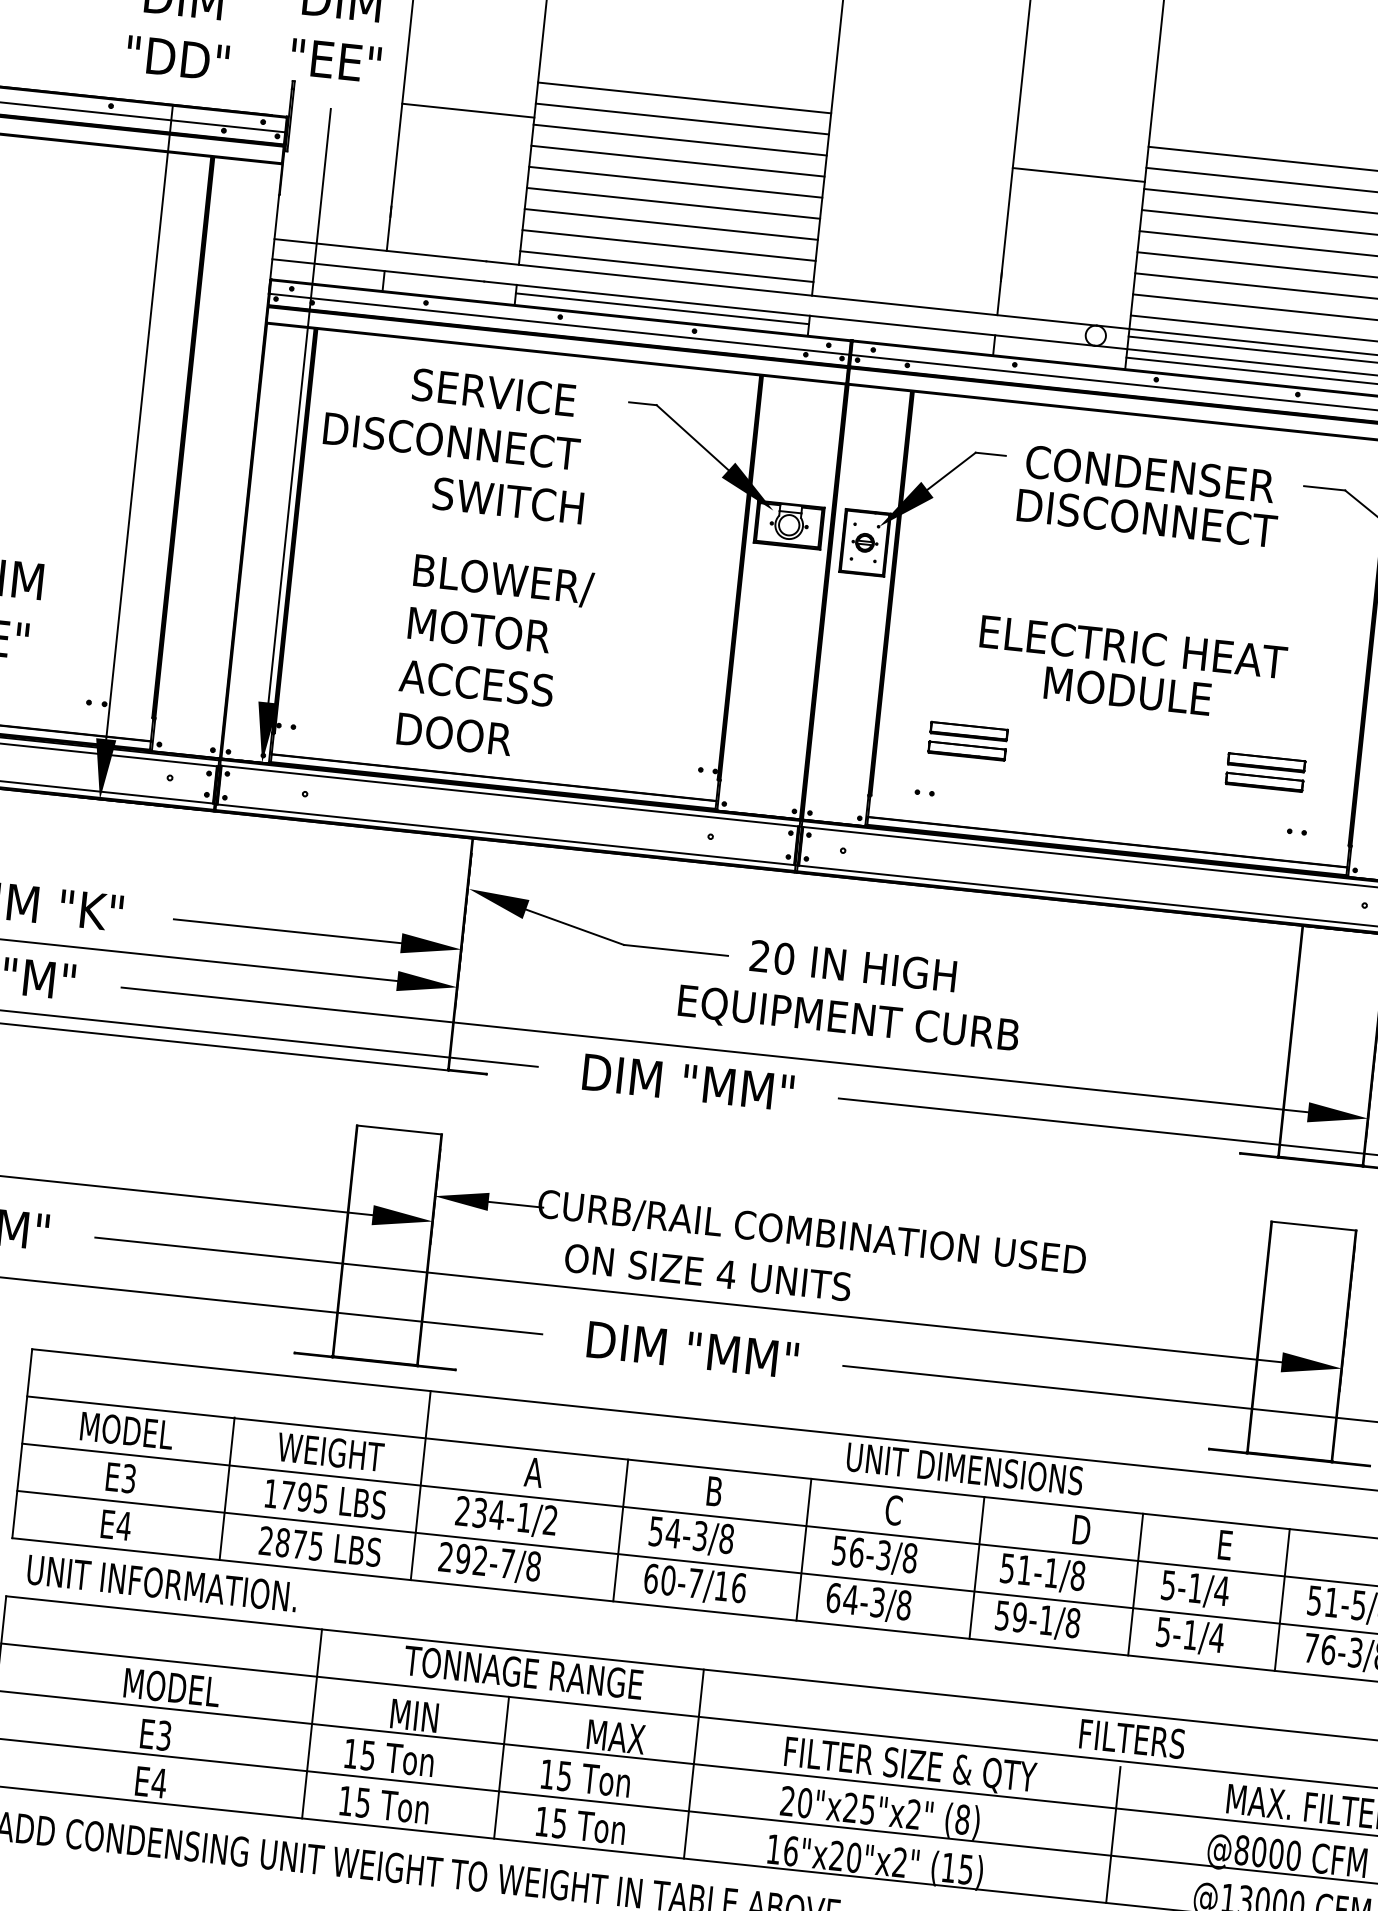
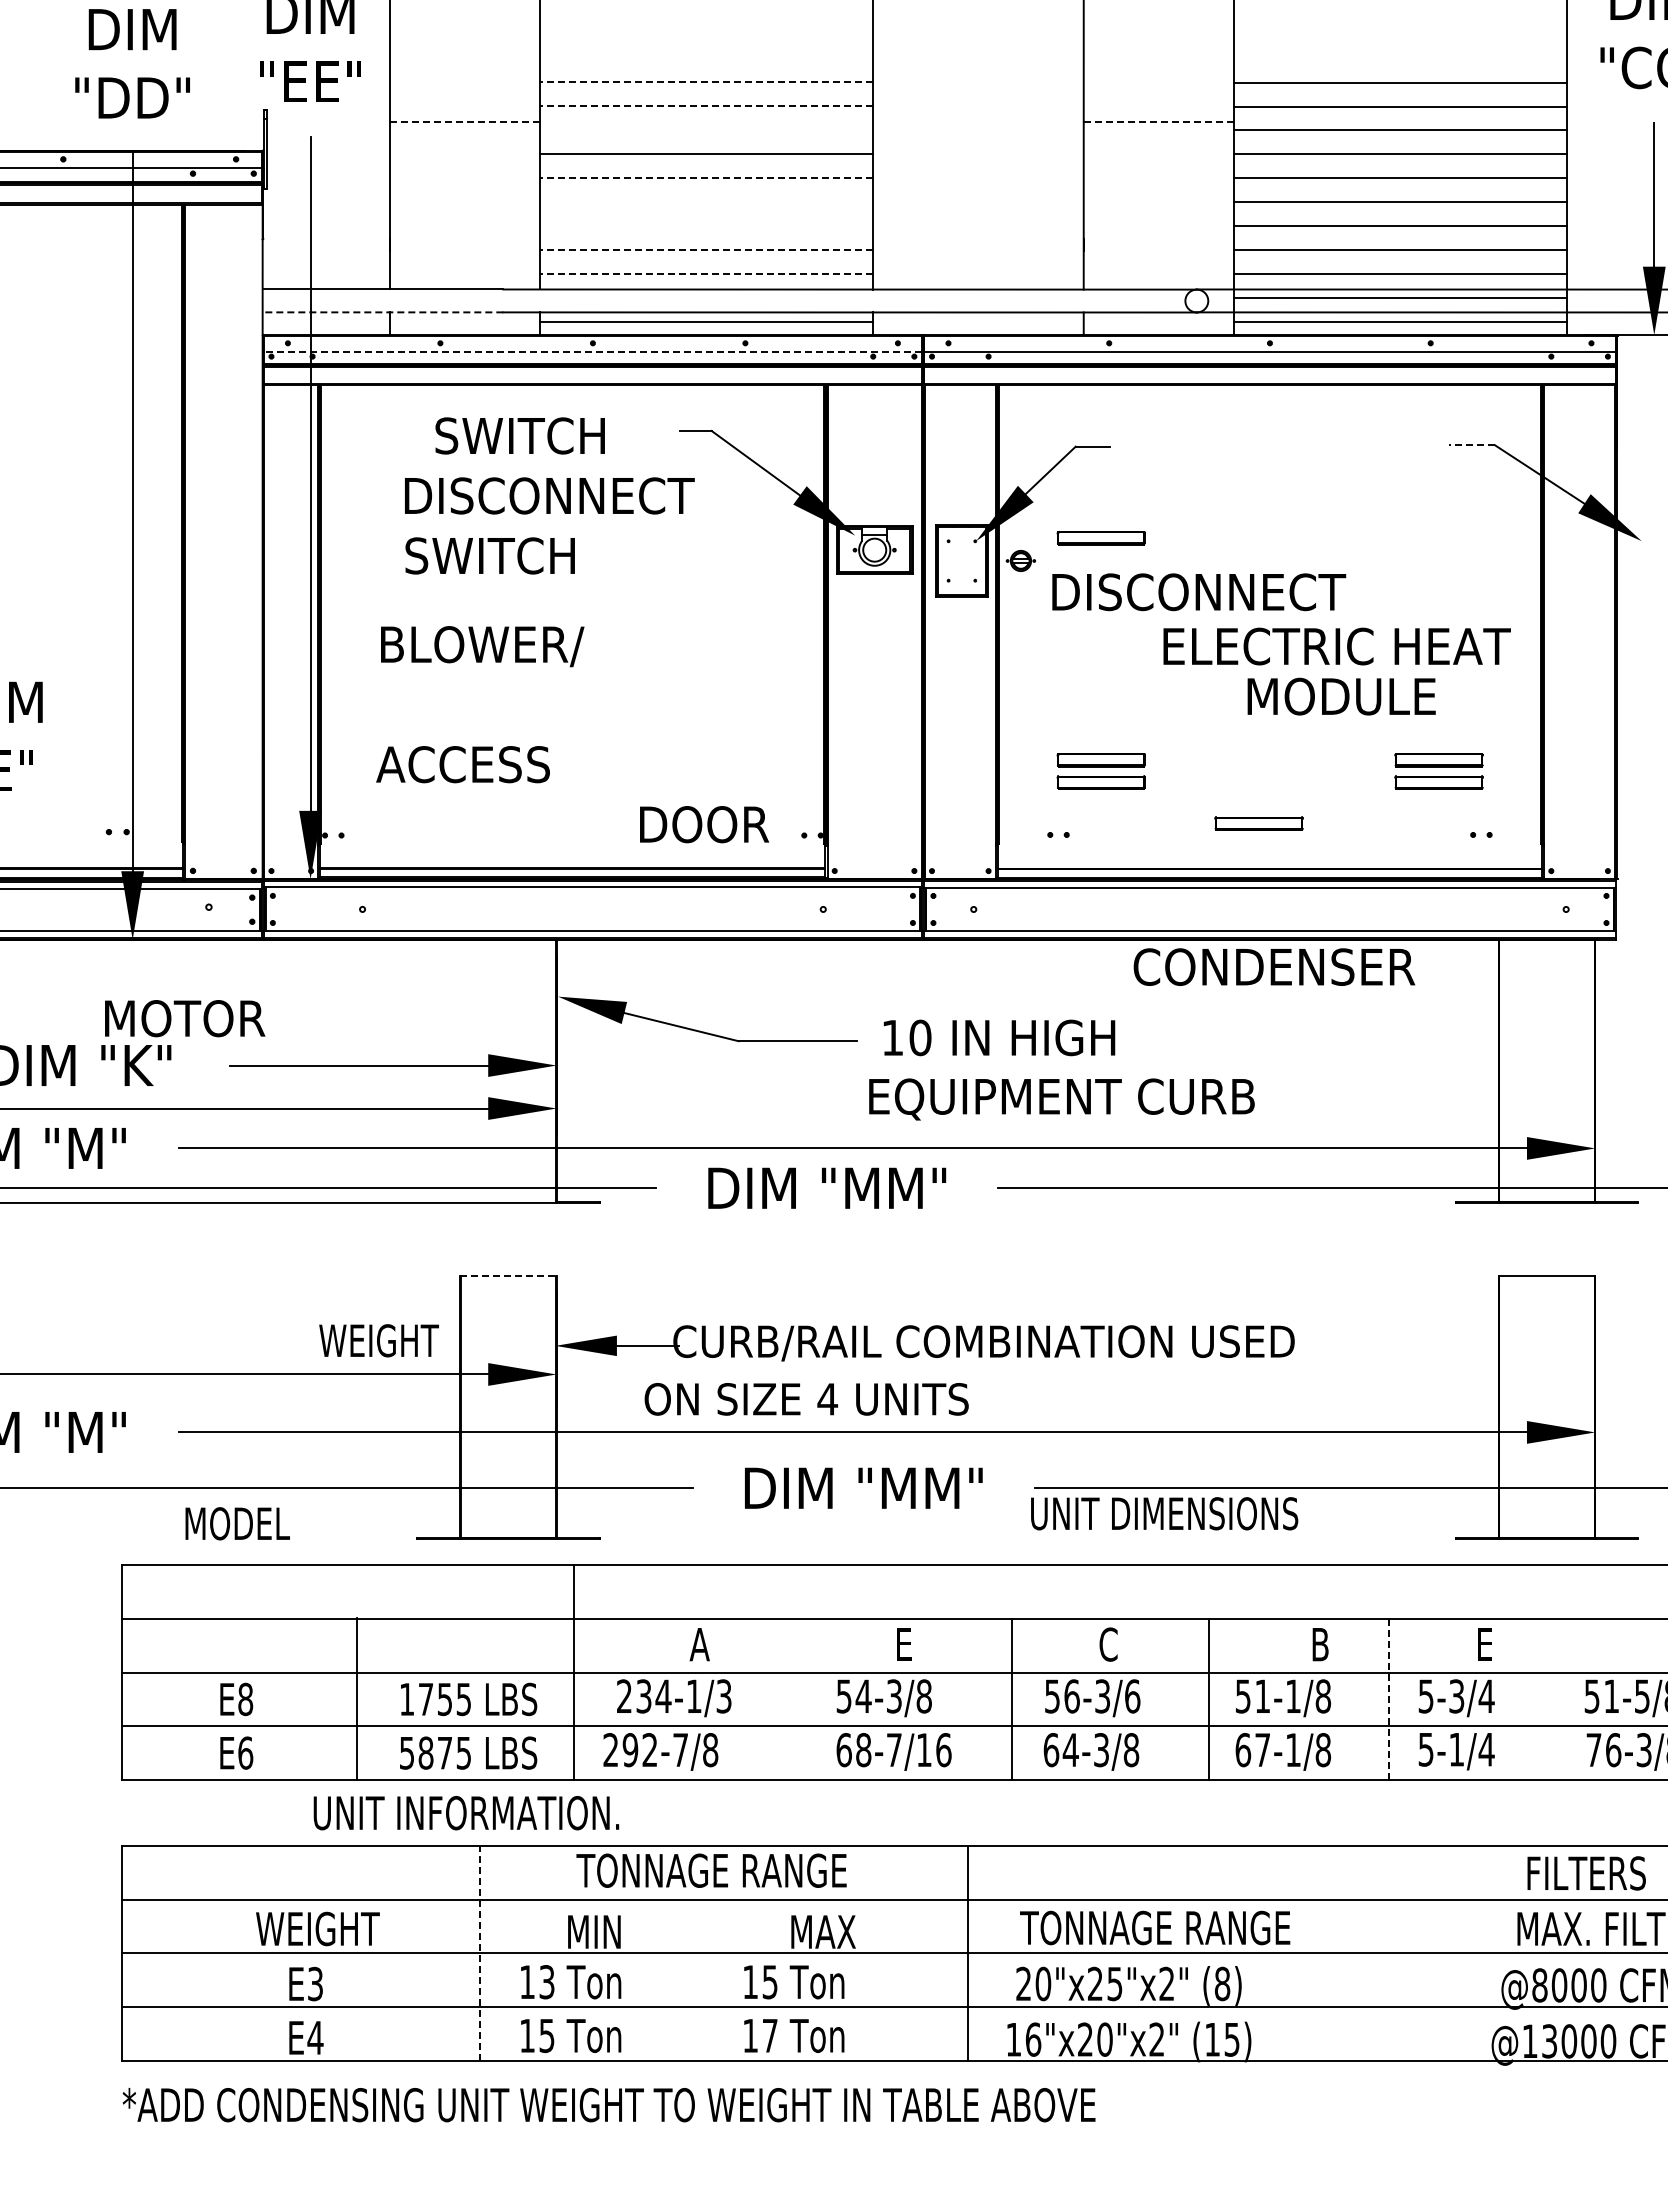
line: (684, 97) -> (706, 82), solid -> dashed
line: (467, 110) -> (464, 122), solid -> dashed
line: (682, 119) -> (706, 106), solid -> dashed
line: (679, 140) -> (706, 130), removed
line: (1078, 175) -> (1158, 122), solid -> dashed
line: (675, 182) -> (706, 178), solid -> dashed
line: (673, 203) -> (706, 202), removed
line: (671, 224) -> (706, 226), removed
line: (668, 245) -> (706, 250), solid -> dashed
line: (666, 266) -> (706, 274), solid -> dashed
line: (377, 270) -> (382, 312), solid -> dashed
line: (559, 324) -> (592, 351), solid -> dashed
text: (505, 393) -> (540, 435), SERVICE -> SWITCH
text: (451, 441) -> (549, 495), moved
text: (1150, 473) -> (1274, 966), moved
line: (1324, 488) -> (1471, 445), solid -> dashed
text: (507, 500) -> (489, 555), moved
text: (1147, 518) -> (1199, 592), moved
part: (989, 535) -> (1100, 538), added
part: (864, 542) -> (1020, 560), moved
text: (503, 580) -> (482, 646), moved
text: (479, 630) -> (185, 1018), moved
text: (1133, 647) -> (1336, 646), moved
text: (476, 683) -> (462, 764), moved
text: (1127, 691) -> (1341, 696), moved
text: (454, 734) -> (704, 824), moved
part: (1101, 801) -> (1258, 823), added
text: (759, 955) -> (892, 1037), 20 -> 10
text: (848, 1020) -> (1061, 1099), moved
line: (399, 1129) -> (508, 1275), solid -> dashed
text: (707, 1272) -> (806, 1399), moved
text: (126, 1430) -> (237, 1523), moved
text: (330, 1451) -> (378, 1340), moved
text: (964, 1468) -> (1164, 1513), moved
text: (128, 1478) -> (245, 1699), E3 -> E8
text: (714, 1491) -> (904, 1644), B -> E
text: (304, 1496) -> (444, 1698), 1795 -> 1755
text: (550, 1520) -> (723, 1696), 234-1/2 -> 234-1/3
text: (124, 1525) -> (245, 1752), E4 -> E6
line: (621, 1529) -> (804, 1698), removed
text: (1083, 1530) -> (1323, 1644), D -> B
text: (265, 1540) -> (406, 1752), 2875 -> 5875
text: (910, 1558) -> (1132, 1696), 56-3/8 -> 56-3/6
text: (668, 1580) -> (863, 1750), 60-7/16 -> 68-7/16
text: (162, 1583) -> (466, 1813), moved
line: (1136, 1584) -> (1389, 1699), solid -> dashed
text: (1195, 1588) -> (1456, 1696), 5-1/4 -> 5-3/4
line: (1282, 1599) -> (1555, 1698), removed
text: (1010, 1616) -> (1252, 1750), 59-1/8 -> 67-1/8
text: (171, 1687) -> (317, 1928), MODEL -> WEIGHT
line: (312, 1723) -> (480, 1952), solid -> dashed
text: (1132, 1739) -> (1586, 1873), moved
text: (368, 1755) -> (547, 1981), 15 -> 13
line: (693, 1763) -> (967, 1952), moved
text: (910, 1766) -> (1157, 1930), FILTER SIZE & QTY -> TONNAGE RANGE
line: (501, 1767) -> (698, 1979), removed
text: (559, 1824) -> (769, 2036), 15 -> 17
line: (1113, 1835) -> (1393, 1983), removed

